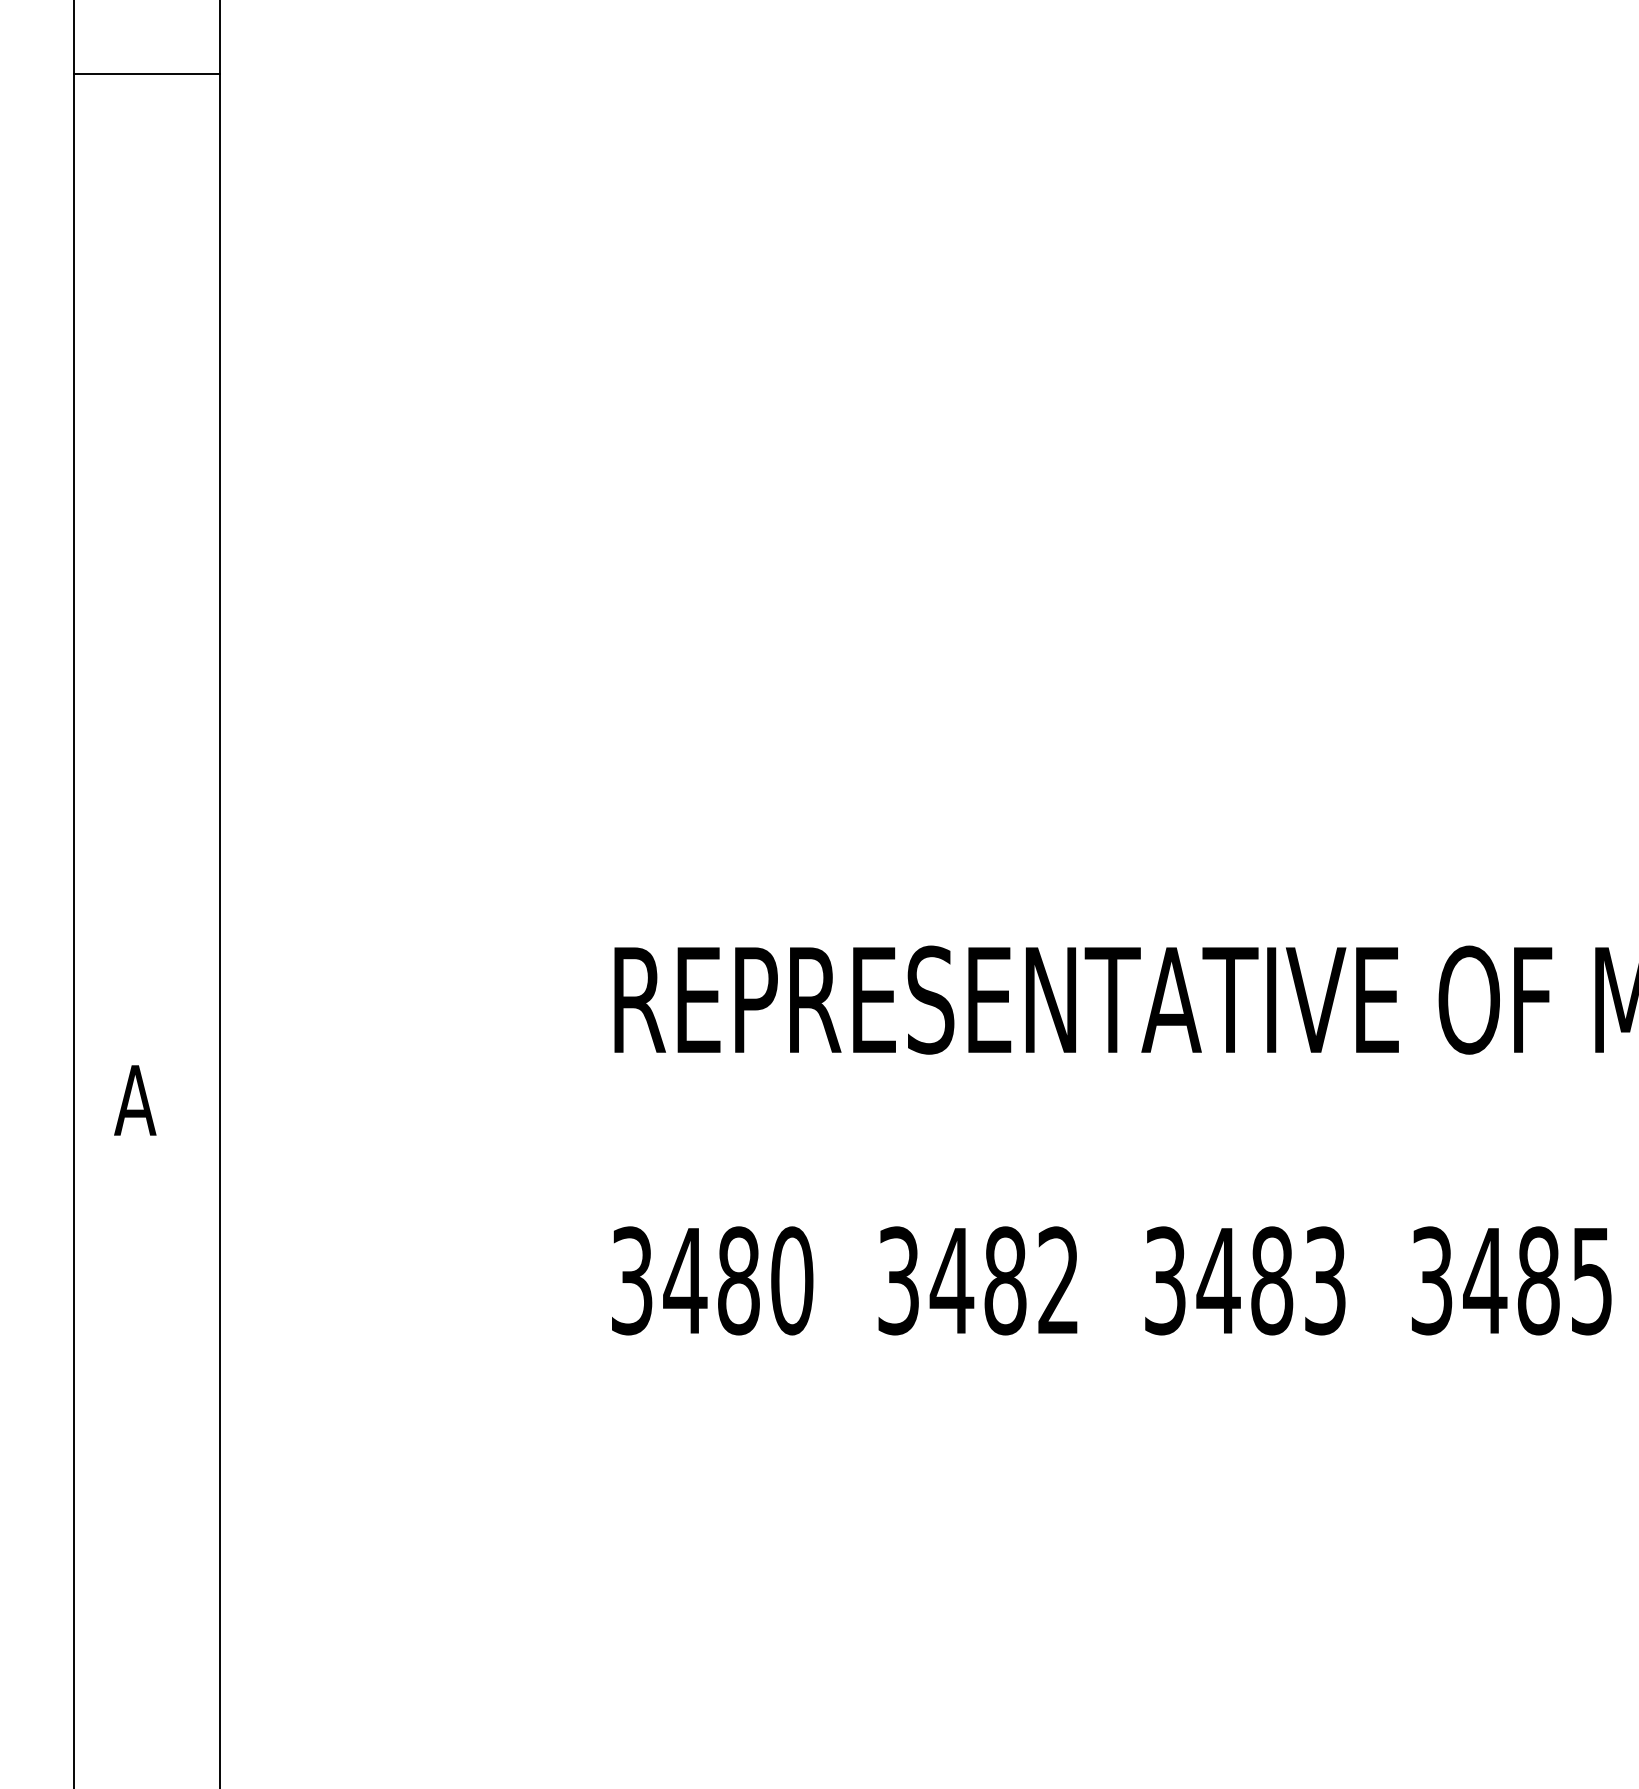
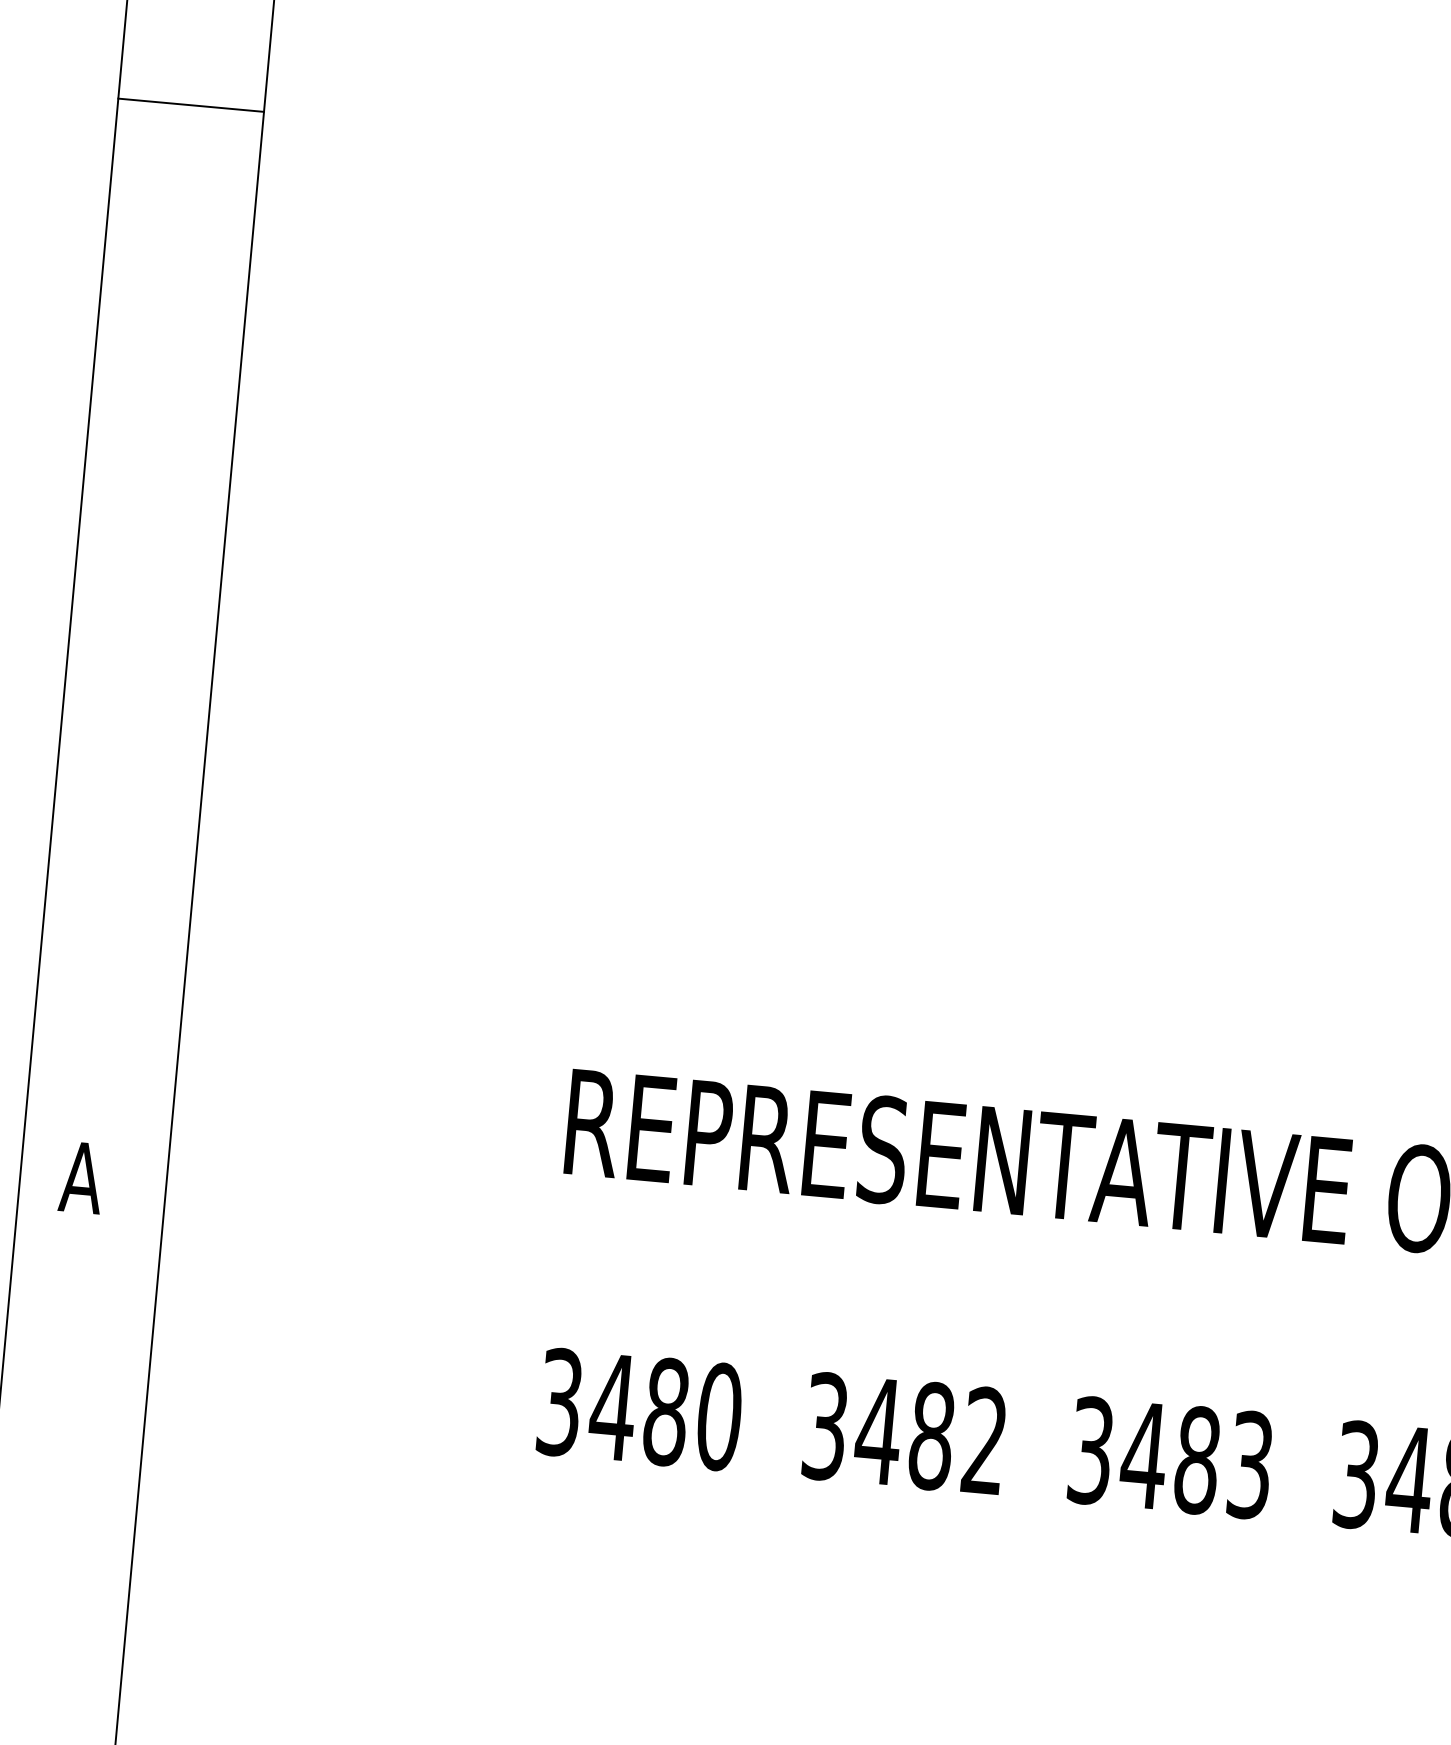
line: (147, 74) -> (191, 105), moved

